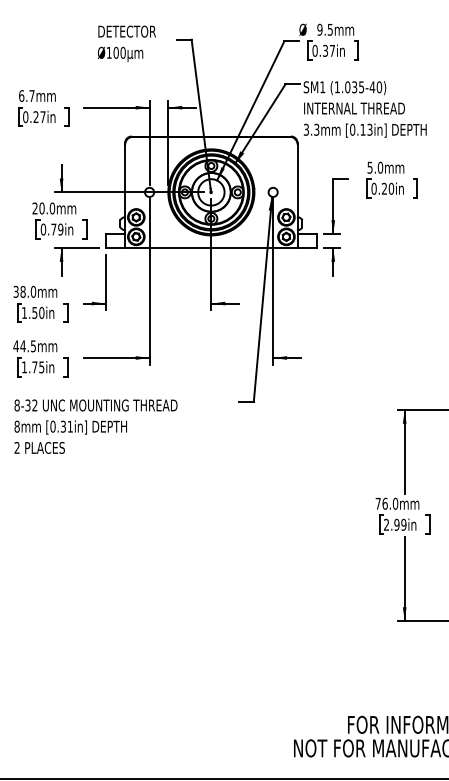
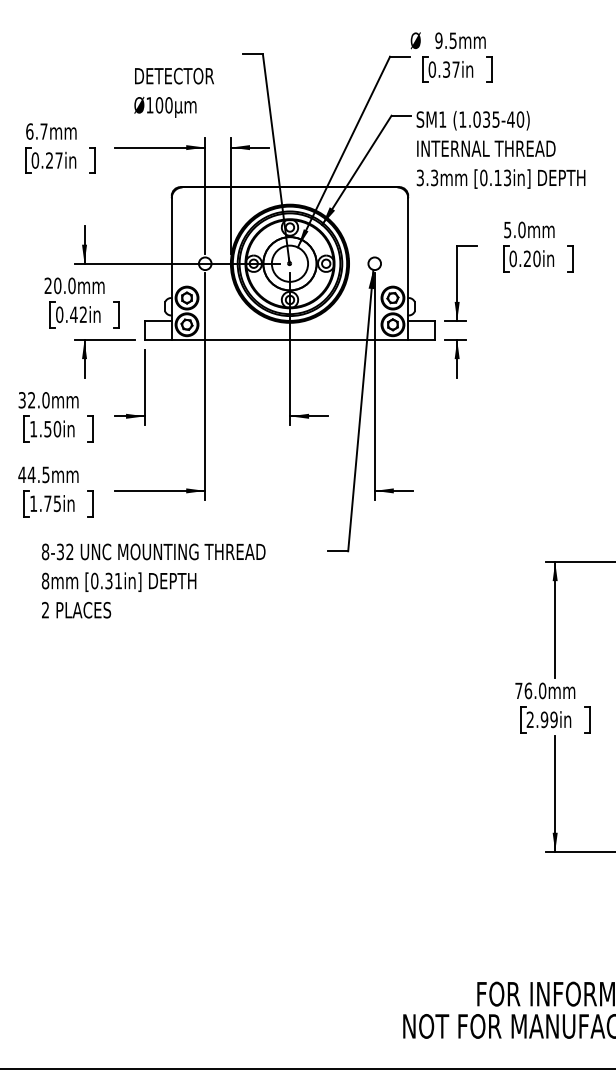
text: (126, 43) -> (173, 92), moved
text: (57, 229) -> (78, 314), 0.79in -> 0.42in
text: (22, 291) -> (30, 399), 38.0mm -> 32.0mm
text: (95, 426) -> (152, 580), moved

